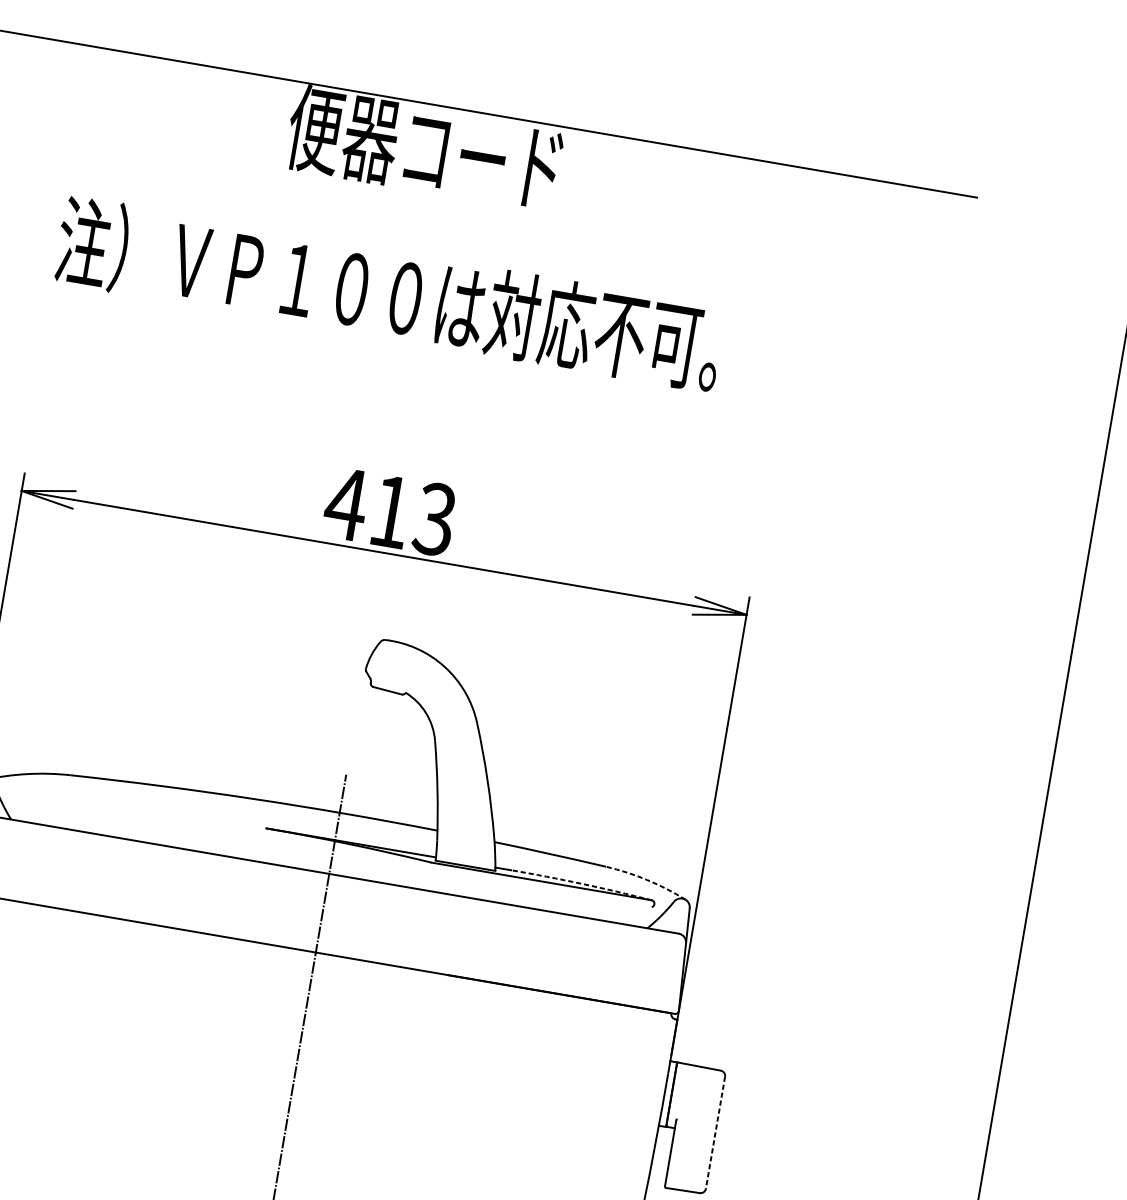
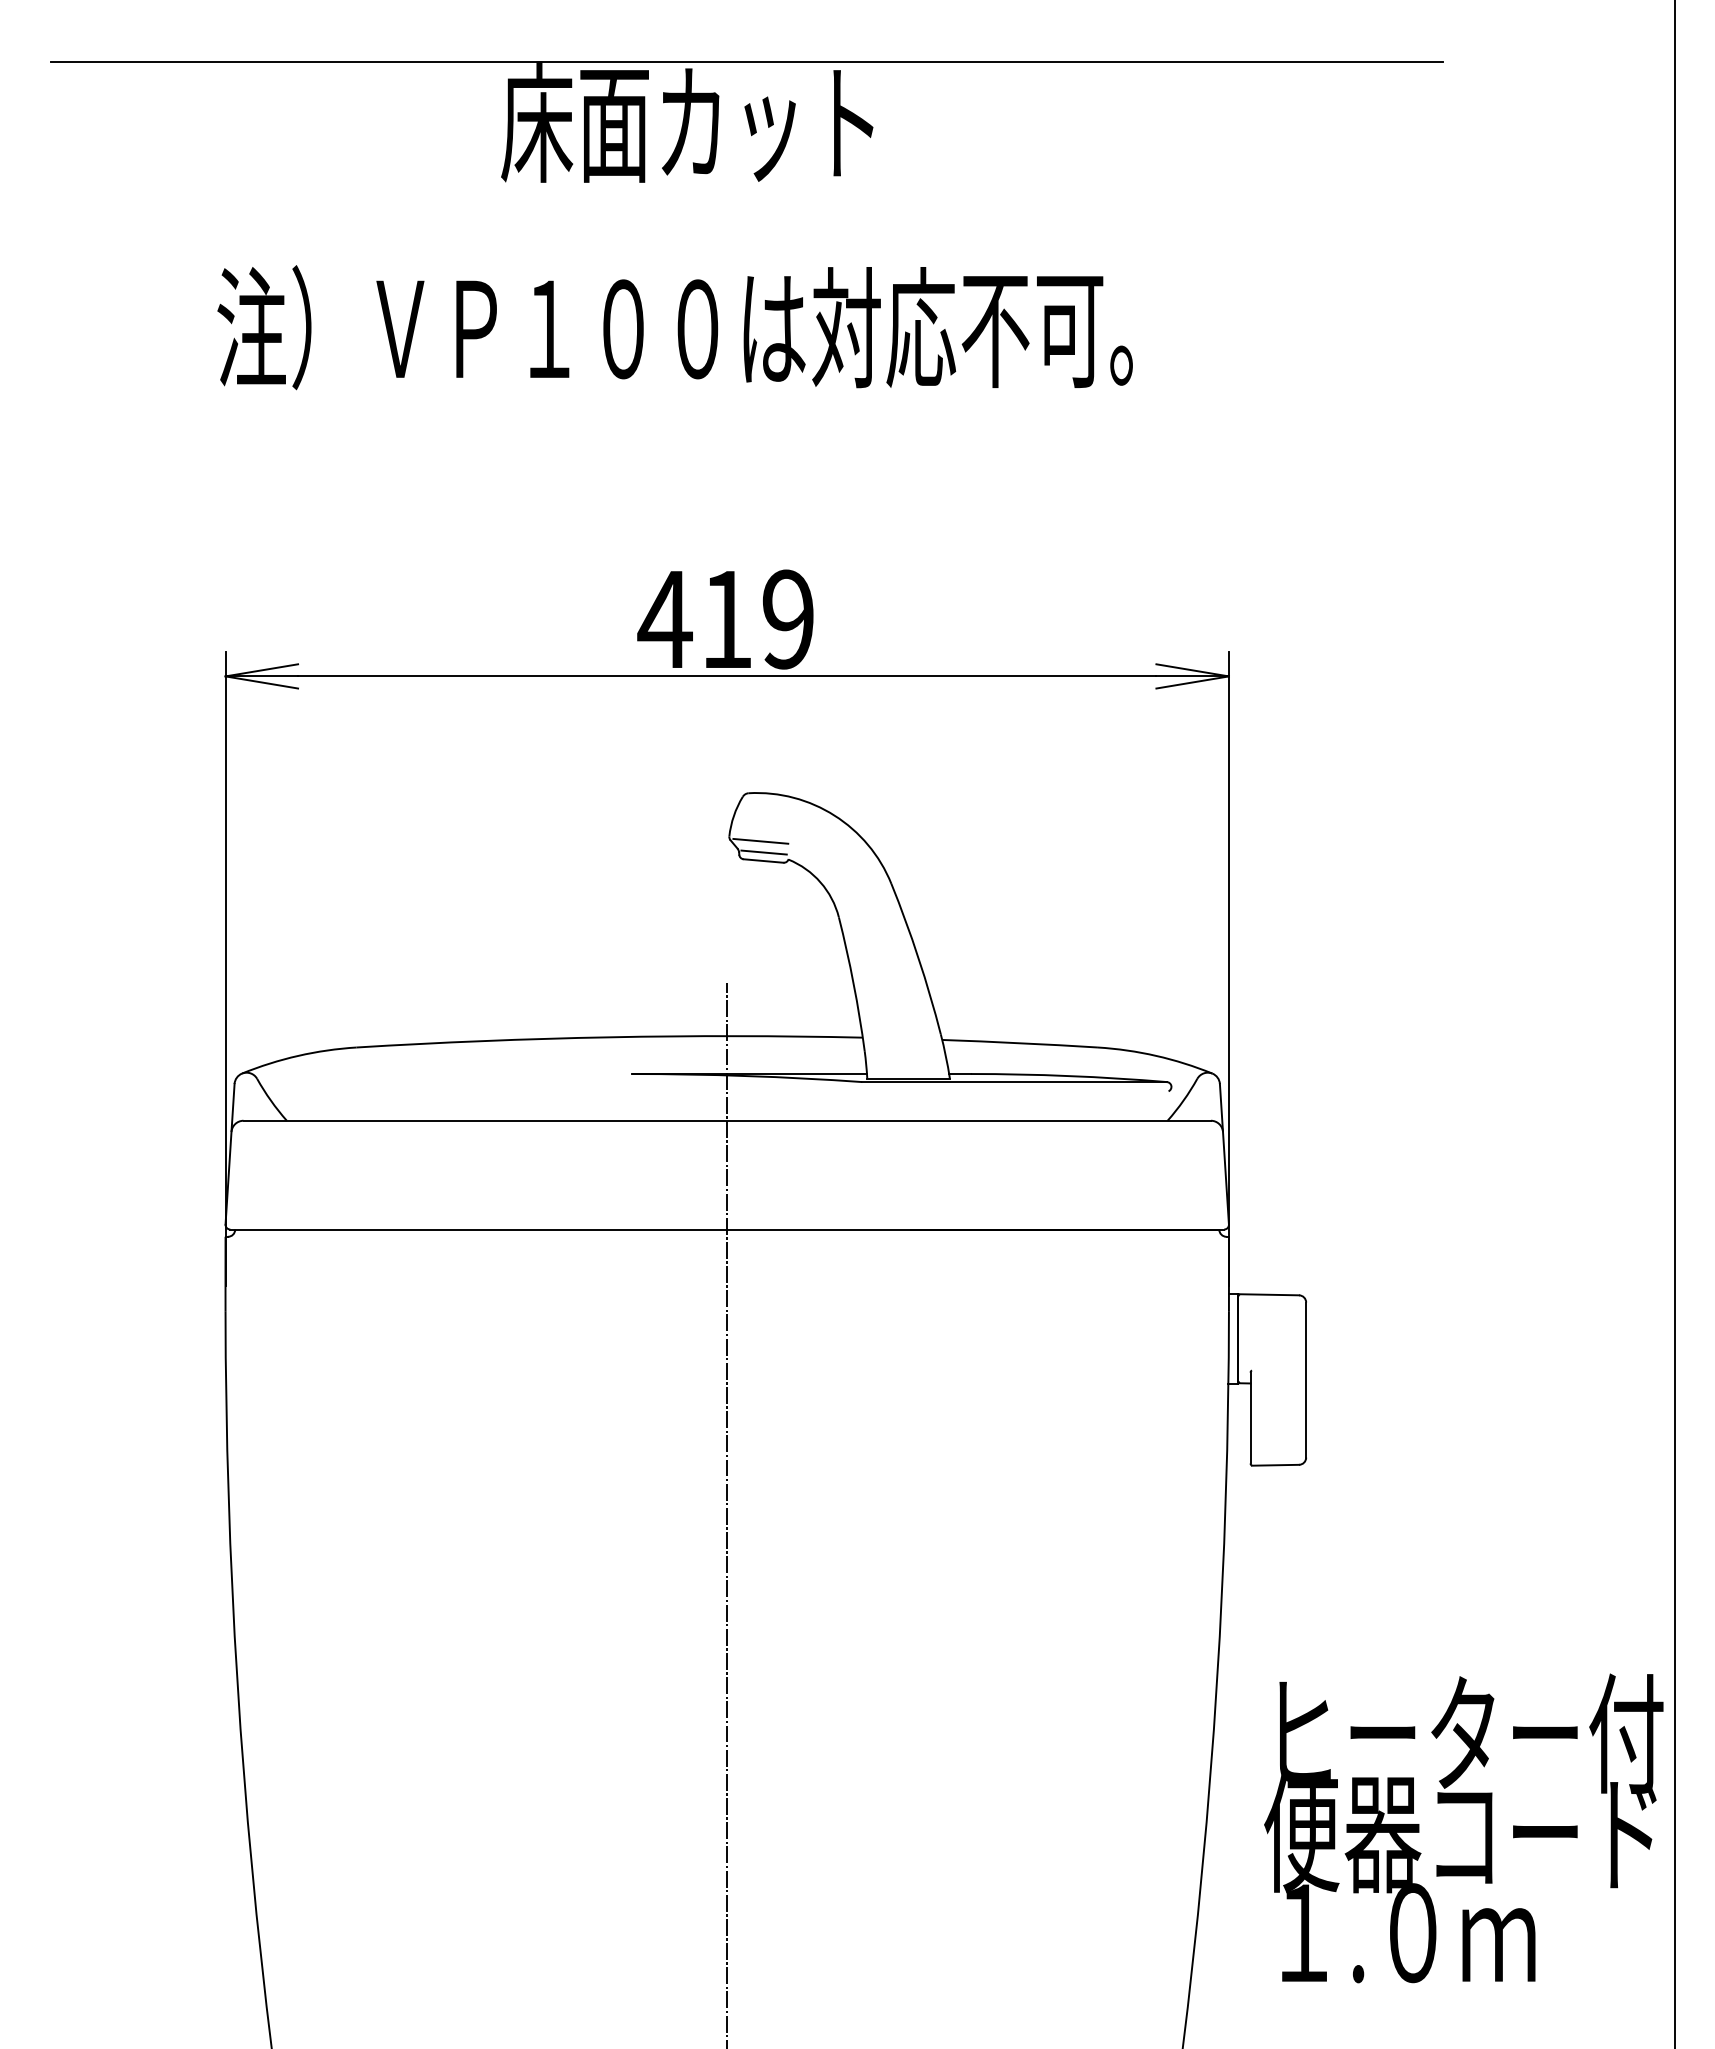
text: (424, 148) -> (688, 123), 便器コード -> 床面カット
text: (434, 519) -> (787, 619), 413 -> 419
line: (387, 675) -> (760, 840), added
line: (388, 684) -> (763, 852), added
arc: (647, 879) -> (1156, 1055), dashed -> solid
arc: (582, 884) -> (1069, 1076), dashed -> solid
line: (715, 1133) -> (1306, 1380), dashed -> solid

